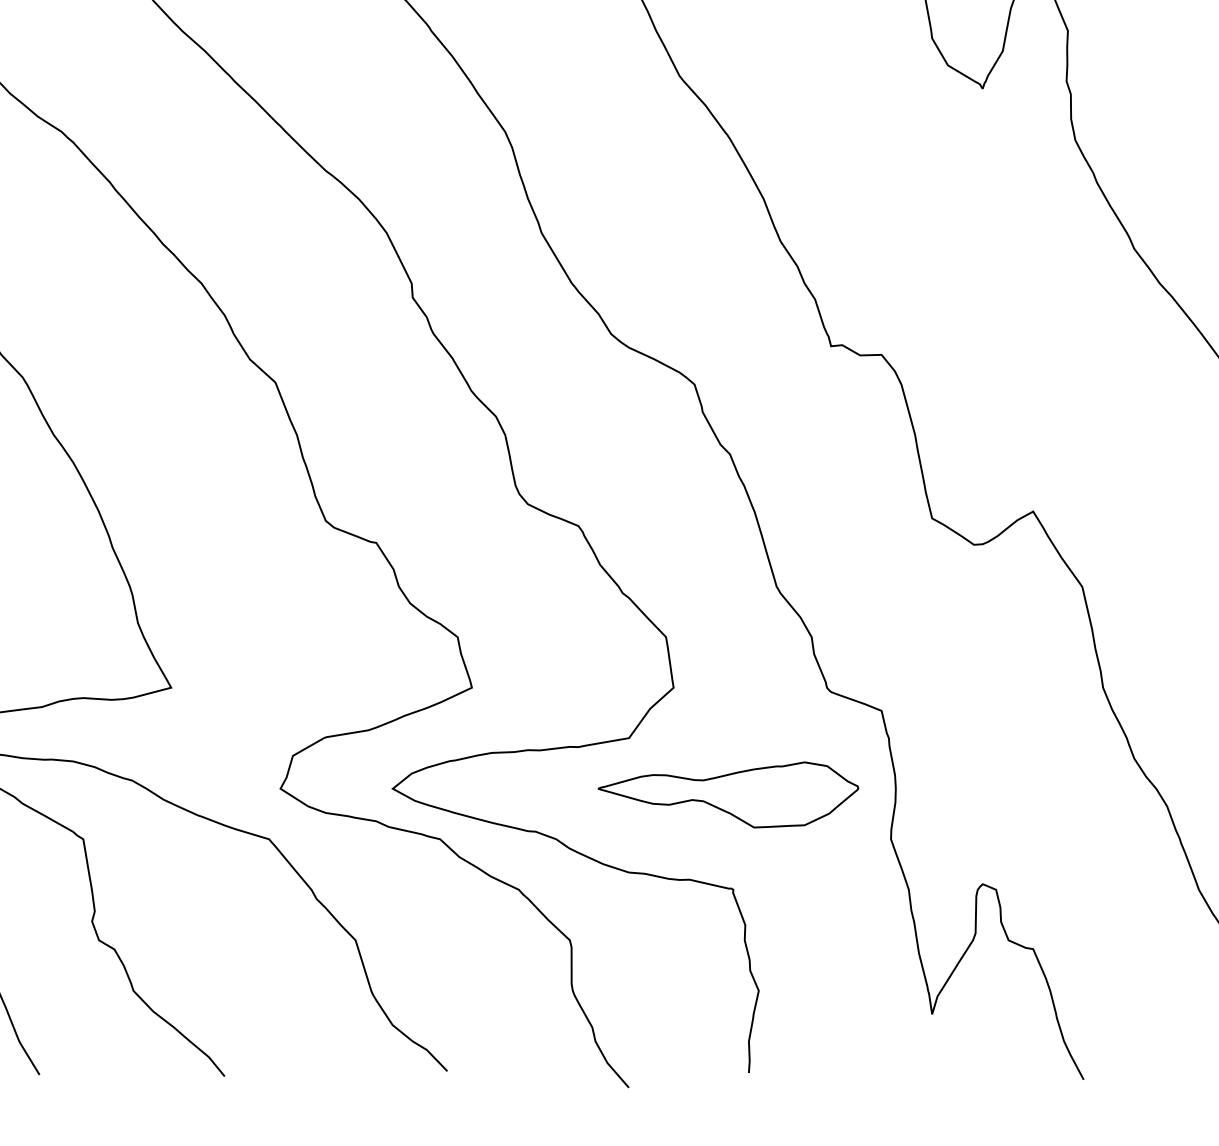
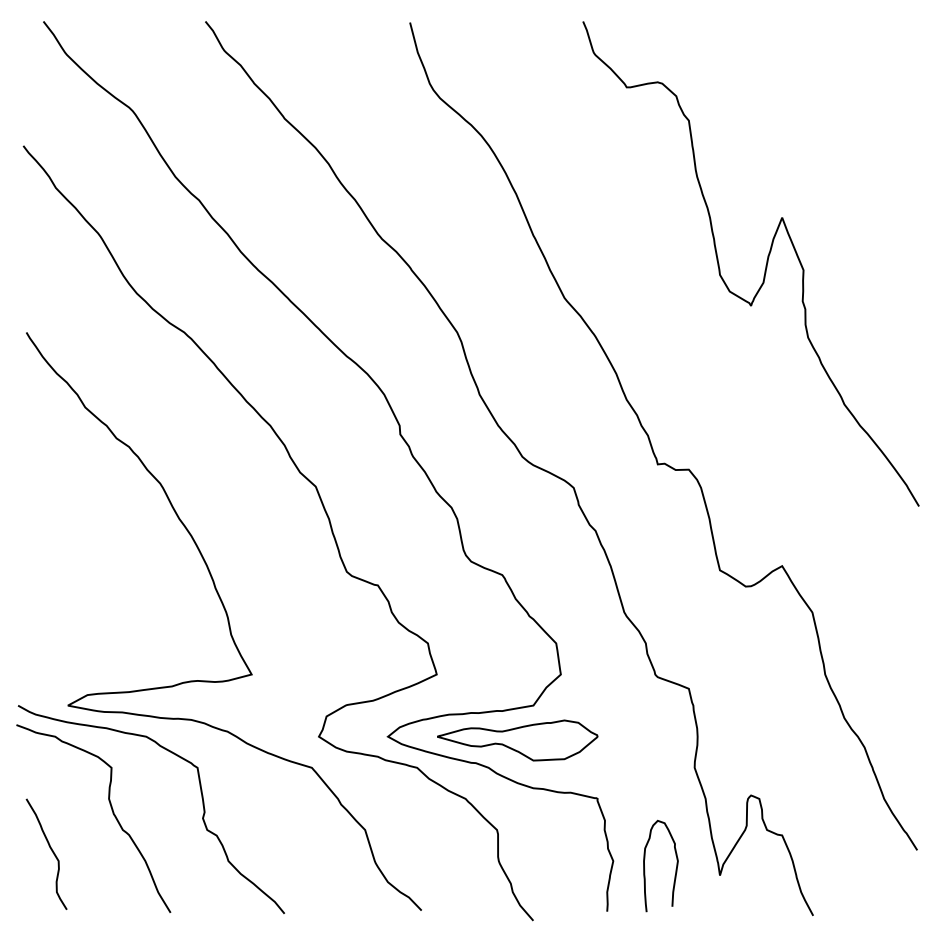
part: (728, 794) -> (517, 740), moved
curve: (811, 1004) -> (645, 869), added

